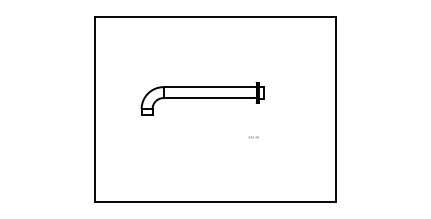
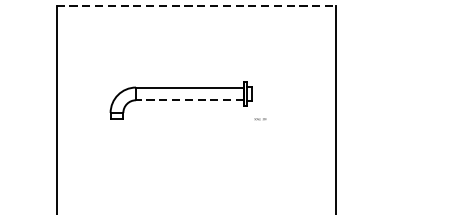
line: (215, 16) -> (196, 5), solid -> dashed
line: (209, 98) -> (189, 100), solid -> dashed
text: (253, 137) -> (260, 119), moved

